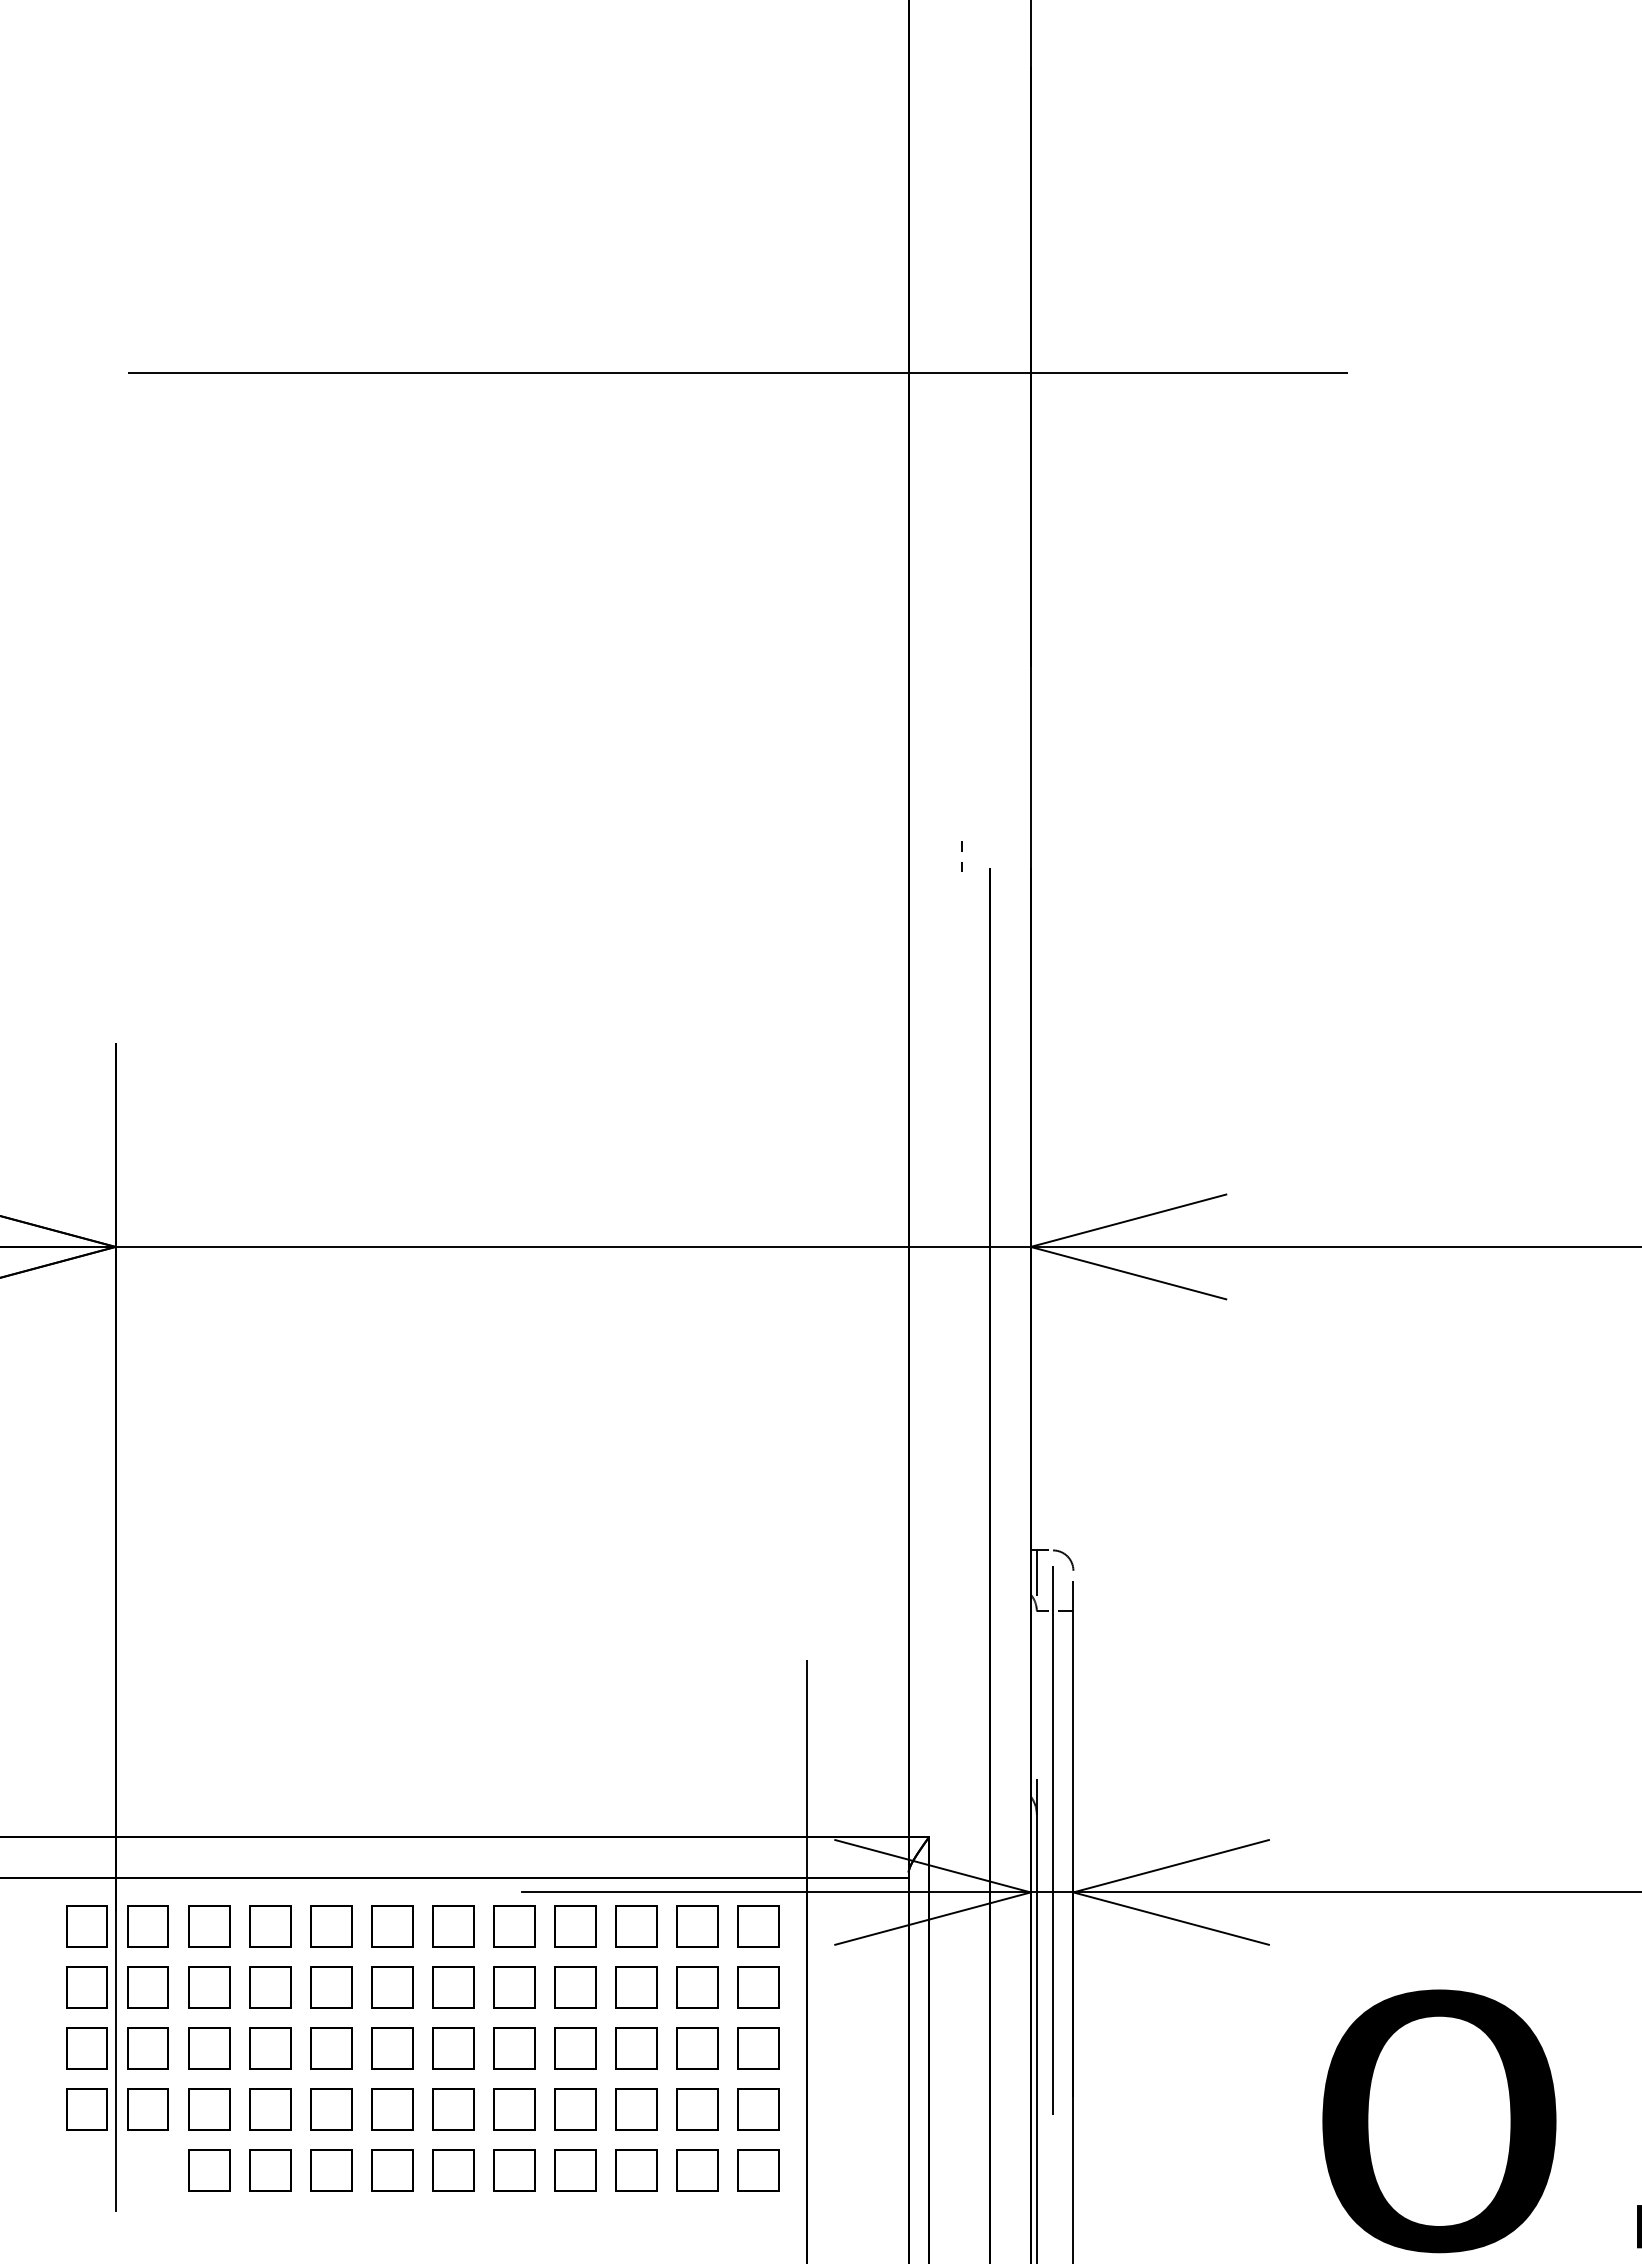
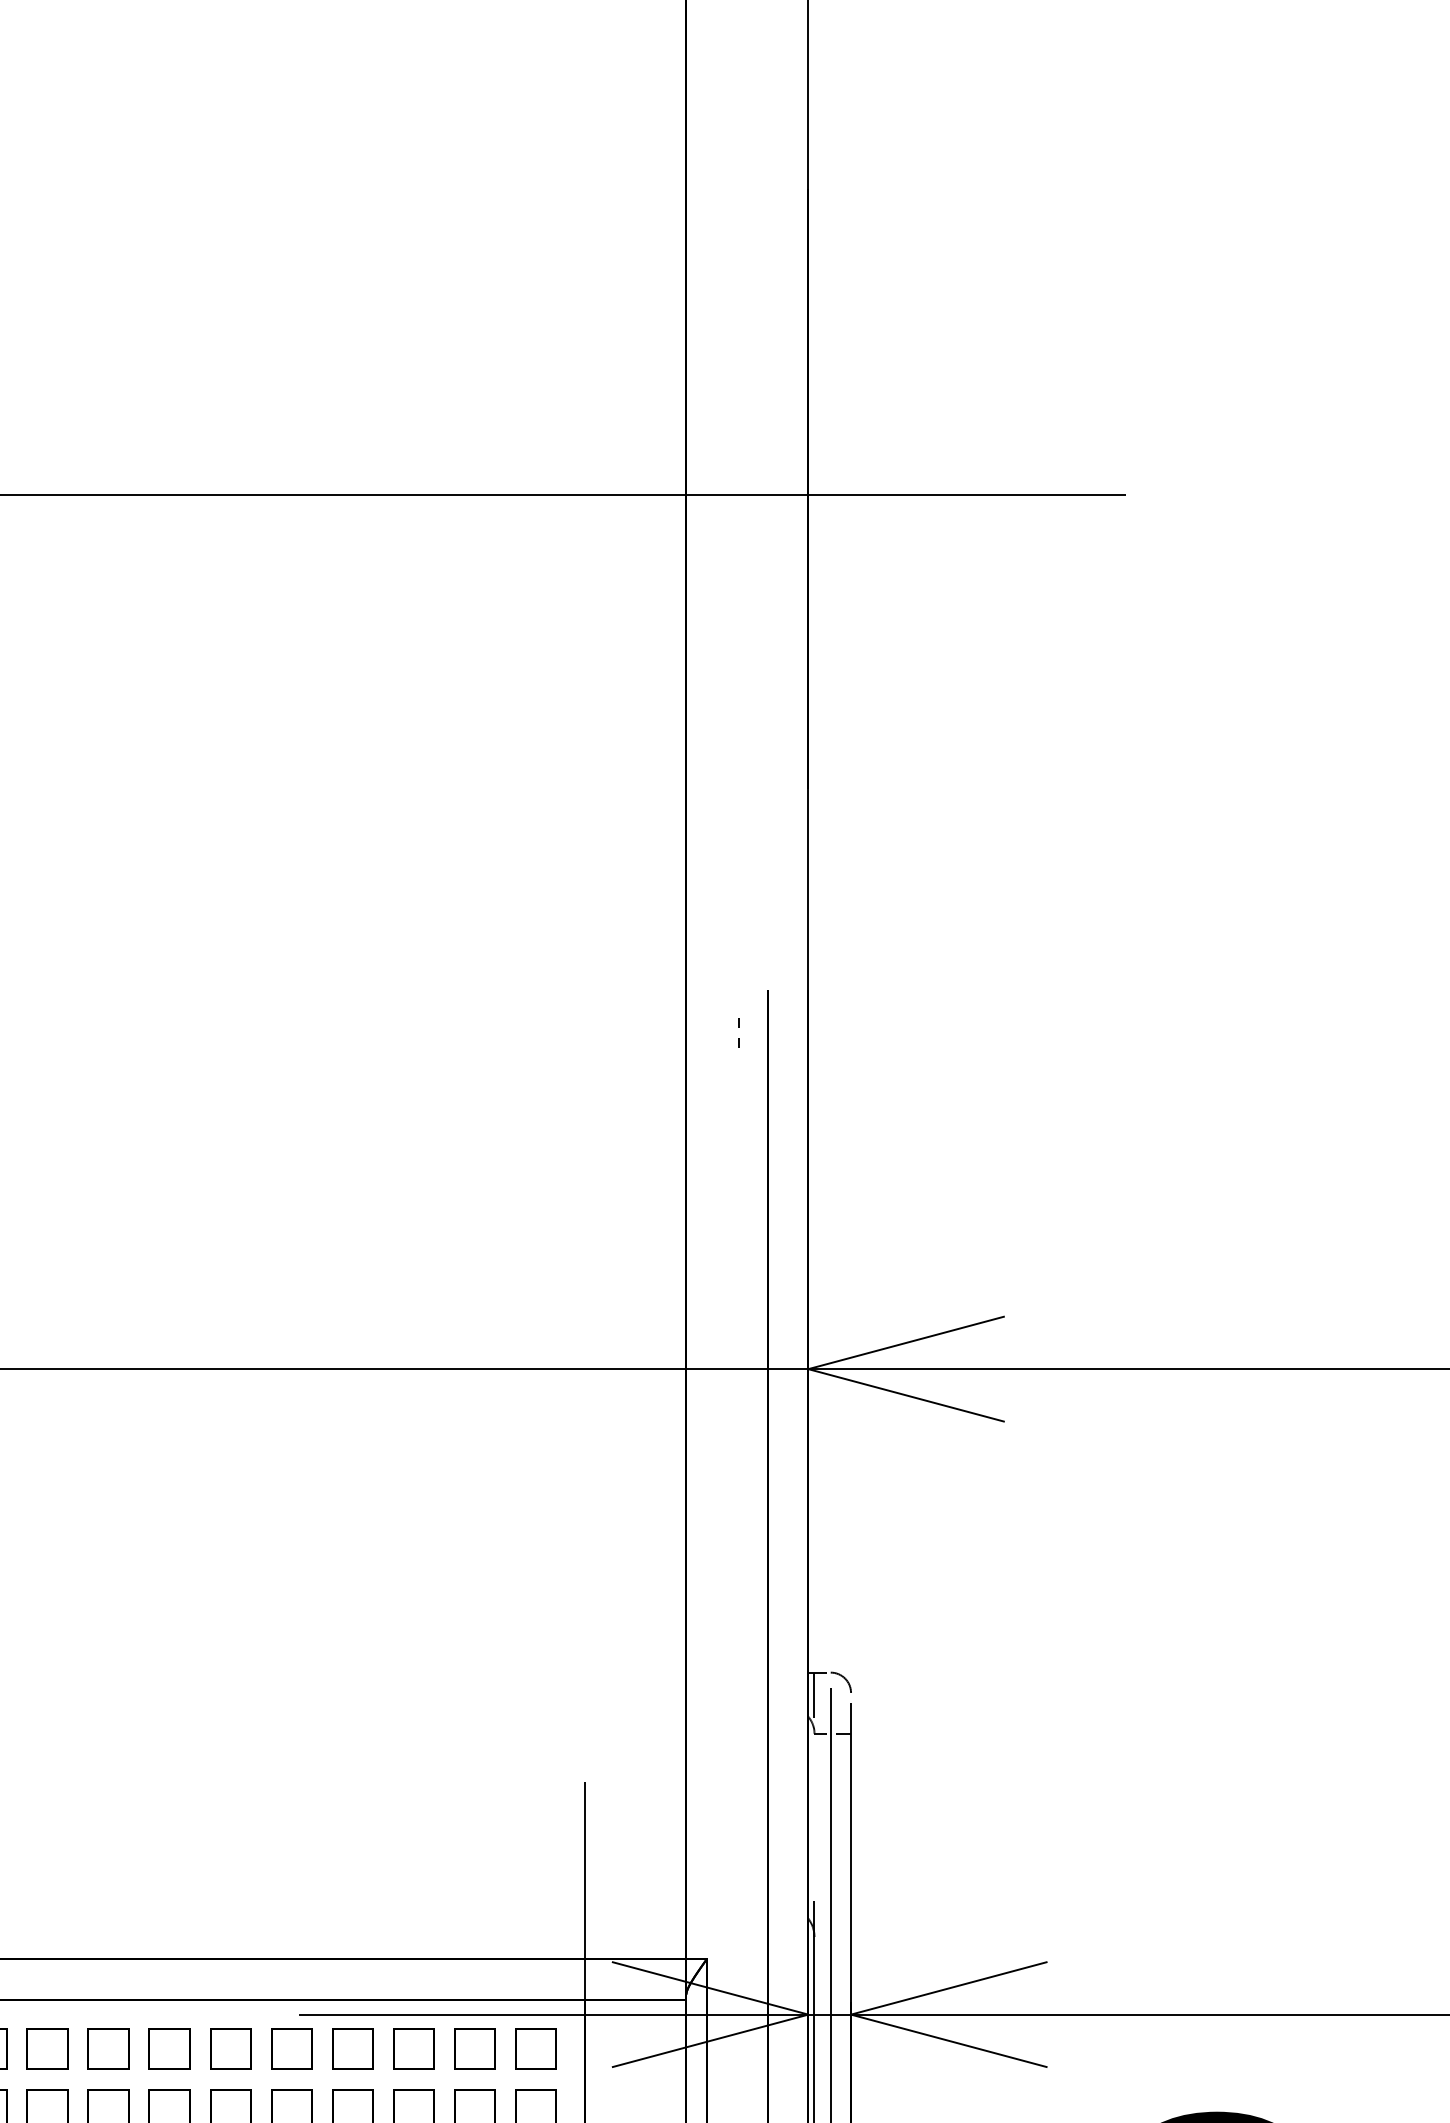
line: (961, 851) -> (739, 1027), moved

